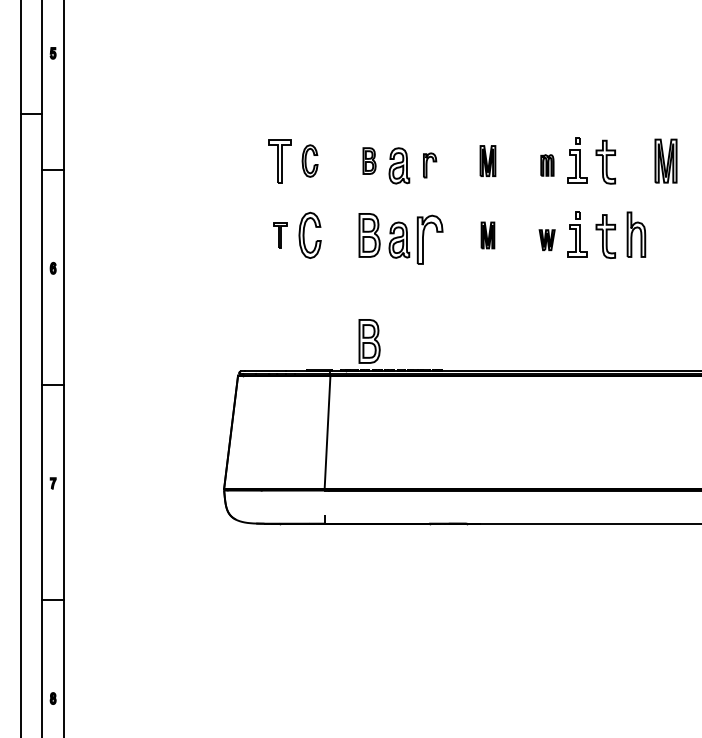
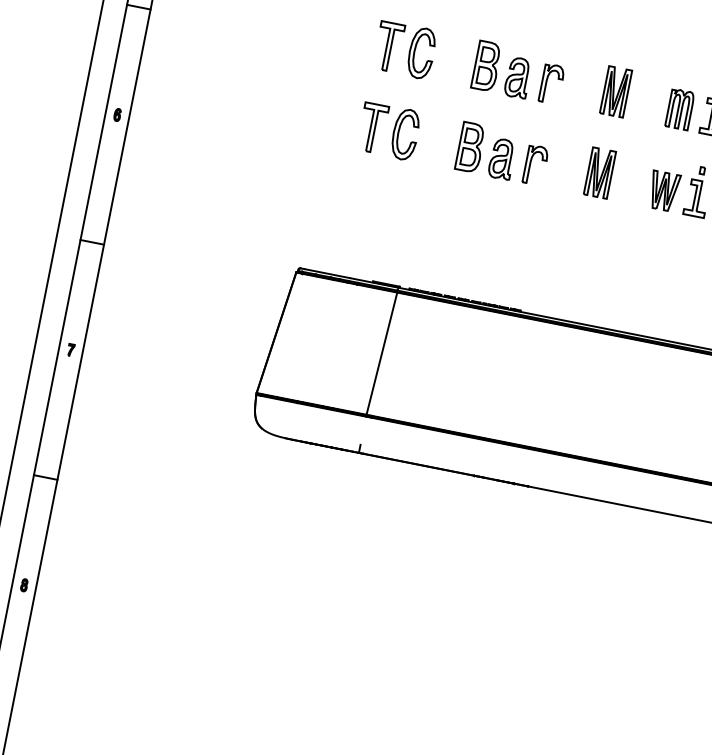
part: (309, 160) -> (421, 52), size x1.43
part: (369, 160) -> (486, 65), size x1.67
part: (487, 160) -> (615, 91), size x1.43
part: (429, 165) -> (551, 83), size x1.43
part: (547, 165) -> (680, 109), size x1.67
part: (279, 235) -> (372, 128), size x1.67
part: (487, 235) -> (599, 173), size x1.67
part: (429, 239) -> (535, 164), size x0.71
part: (546, 239) -> (663, 190), size x1.67
part: (369, 341) -> (447, 263), removed

